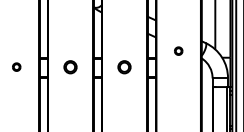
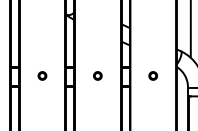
part: (178, 50) -> (153, 75), moved
part: (70, 66) -> (42, 75), size x0.62
part: (124, 66) -> (97, 75), size x0.62

